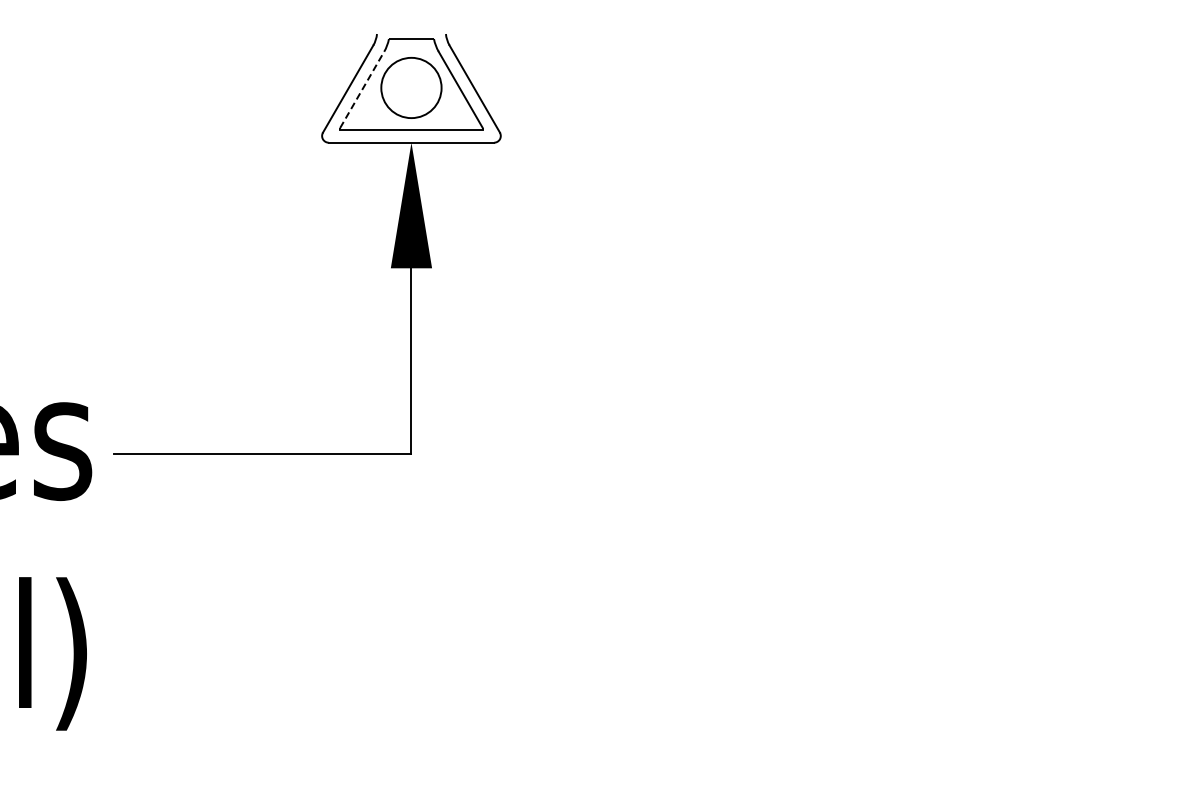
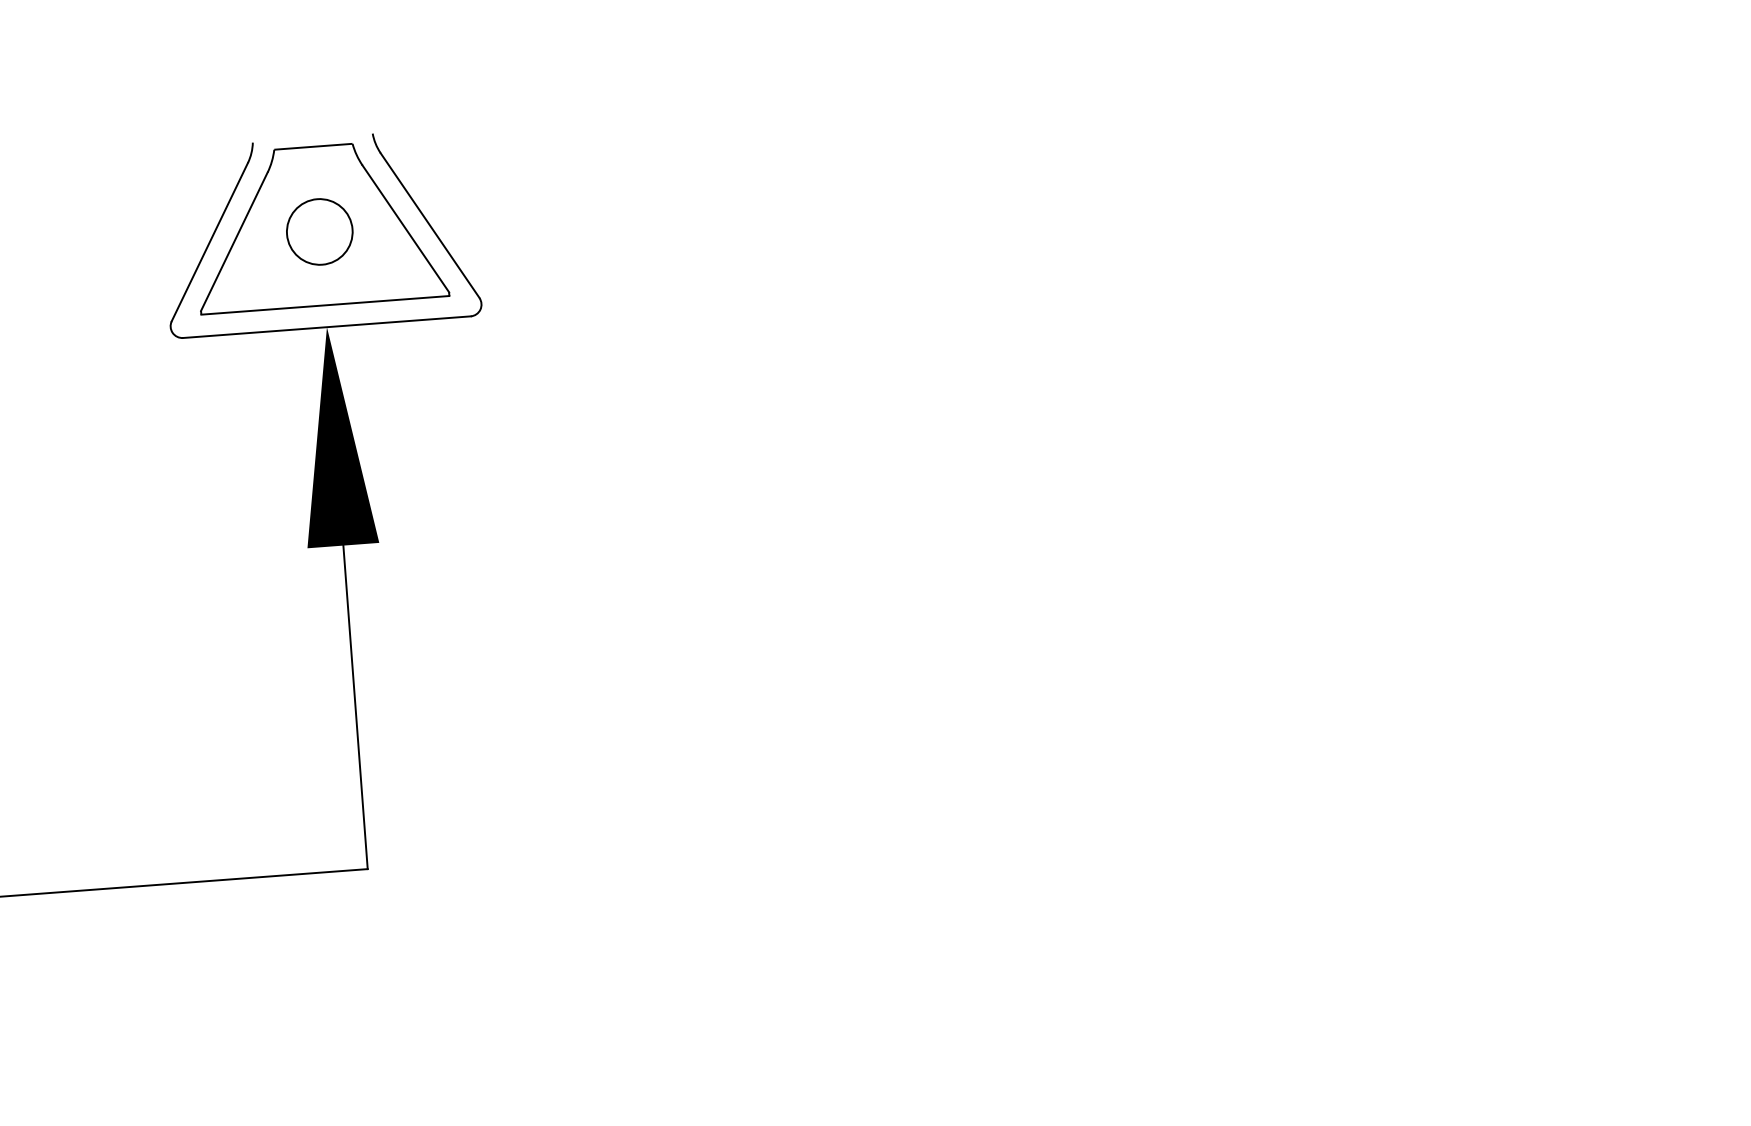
circle: (411, 87) -> (319, 231), size x0.62
line: (362, 89) -> (234, 240), dashed -> solid

